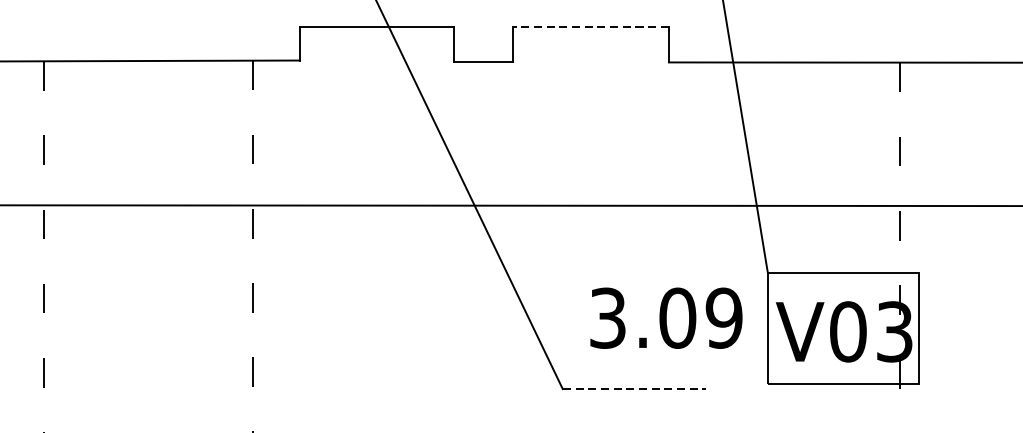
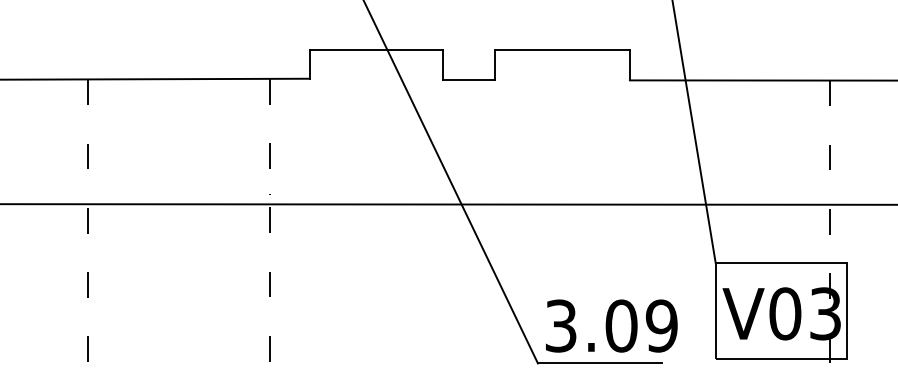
line: (589, 26) -> (561, 49), dashed -> solid
text: (666, 317) -> (611, 325), moved
line: (634, 389) -> (600, 363), dashed -> solid

